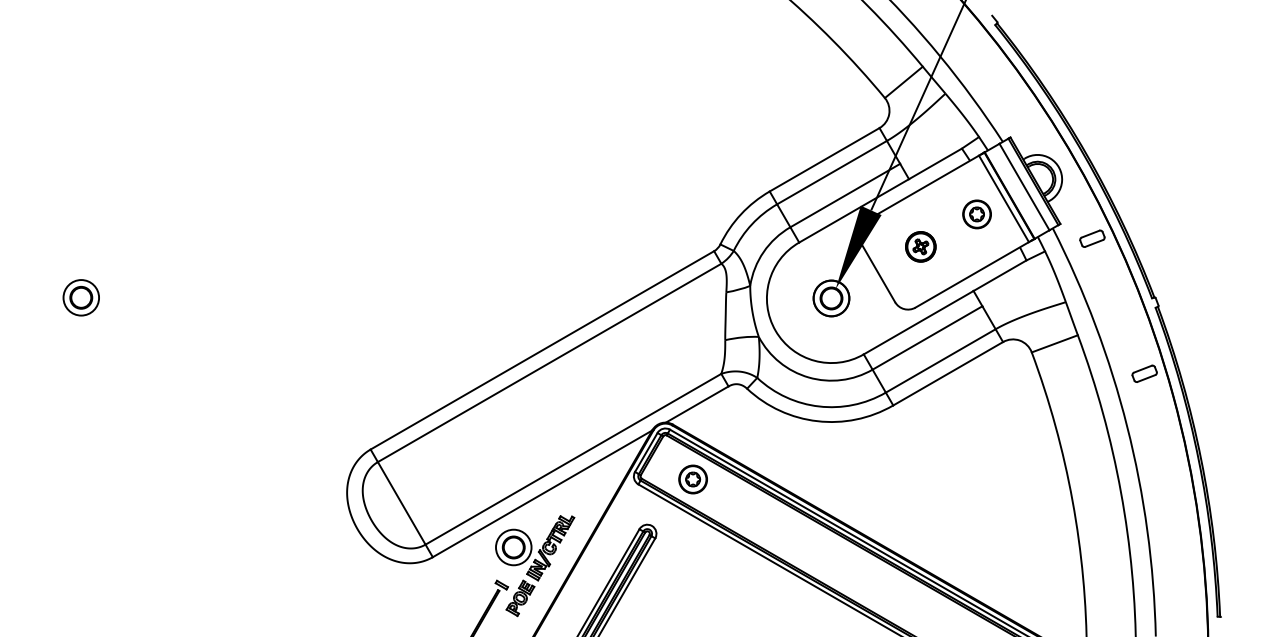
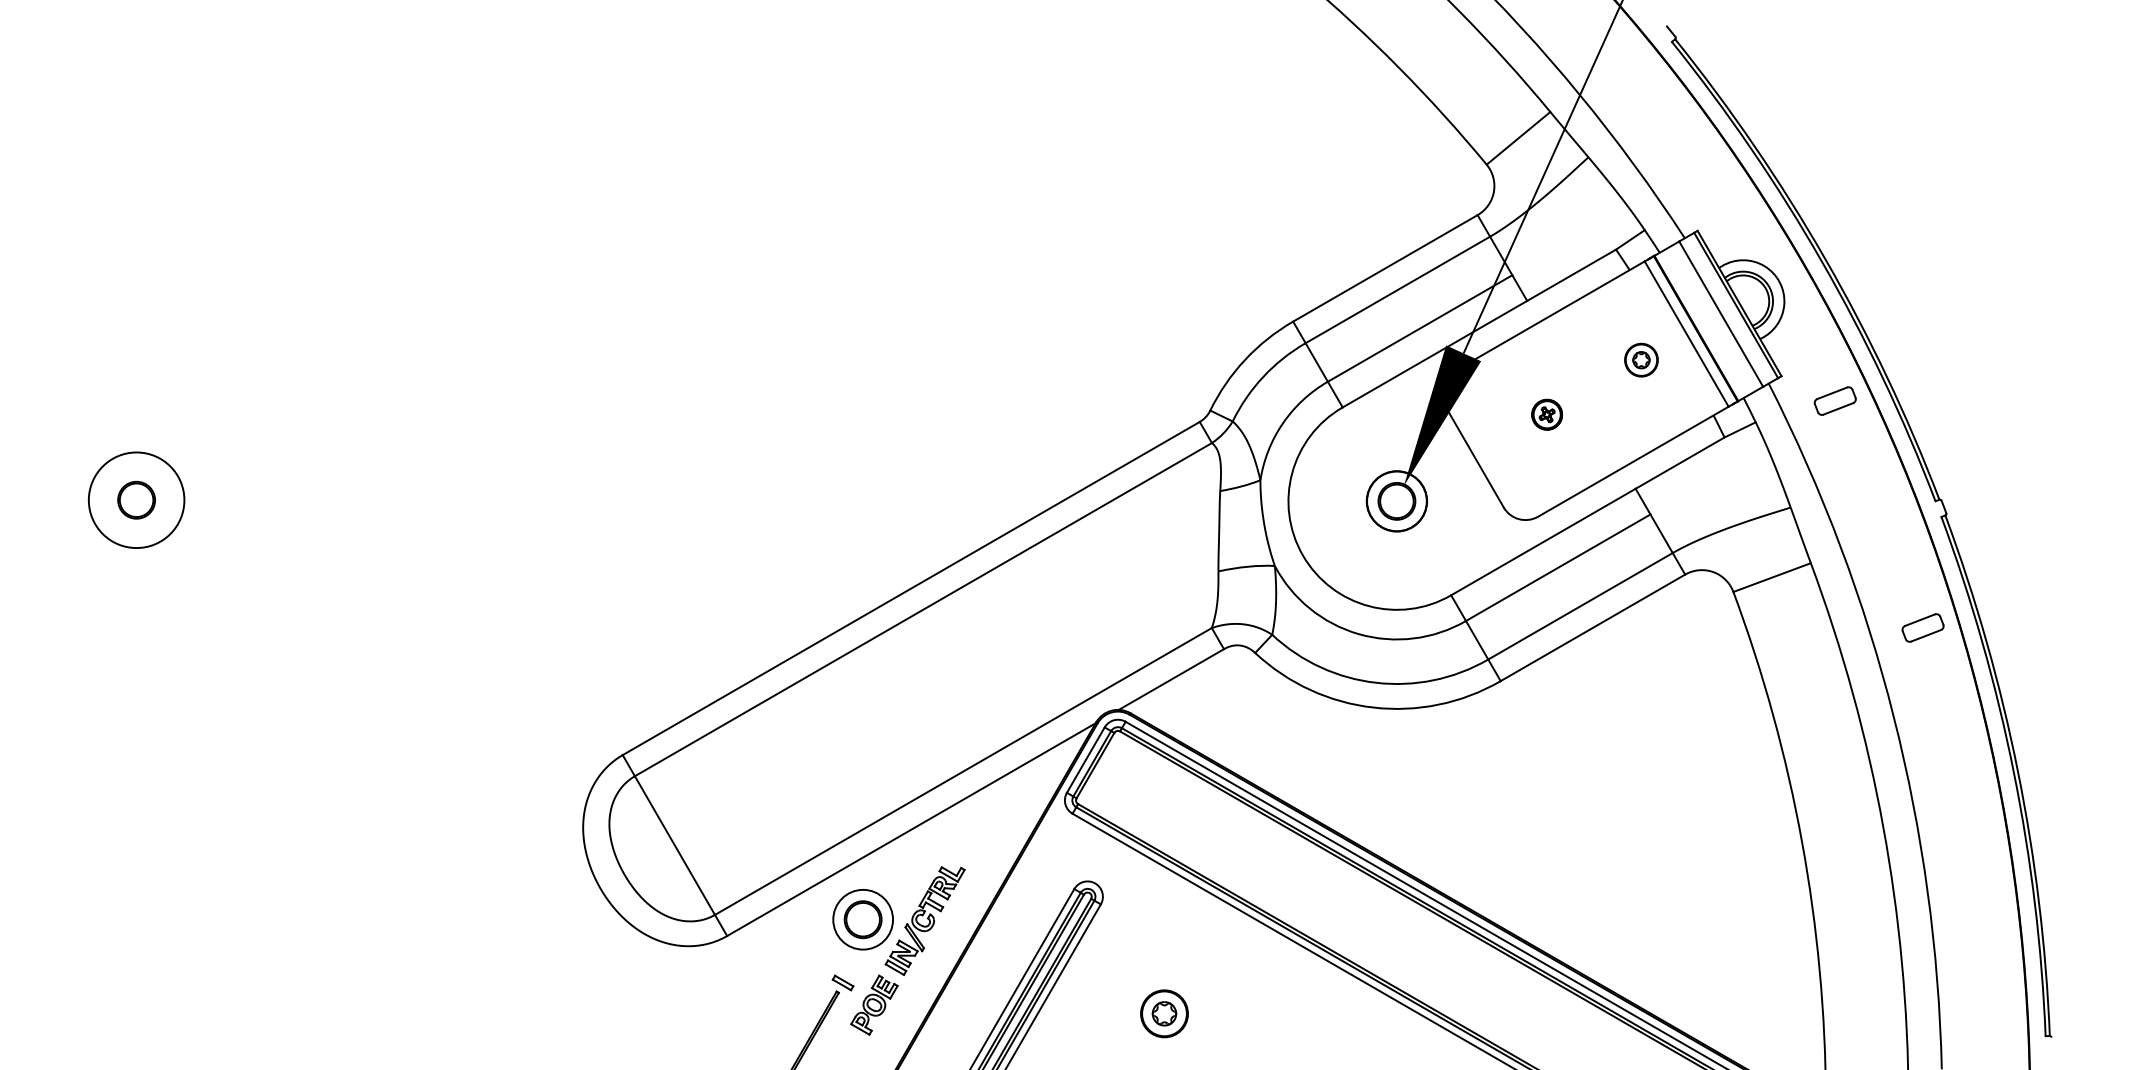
part: (976, 214) -> (1640, 360), size x0.7
part: (920, 246) -> (1546, 414), size x0.6
circle: (81, 297) -> (136, 499), size x1.6
part: (692, 479) -> (1163, 1013), moved

